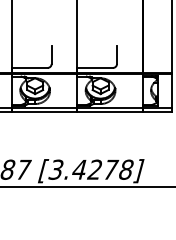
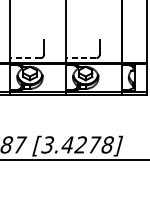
line: (29, 67) -> (25, 57), solid -> dashed
line: (95, 67) -> (81, 57), solid -> dashed

